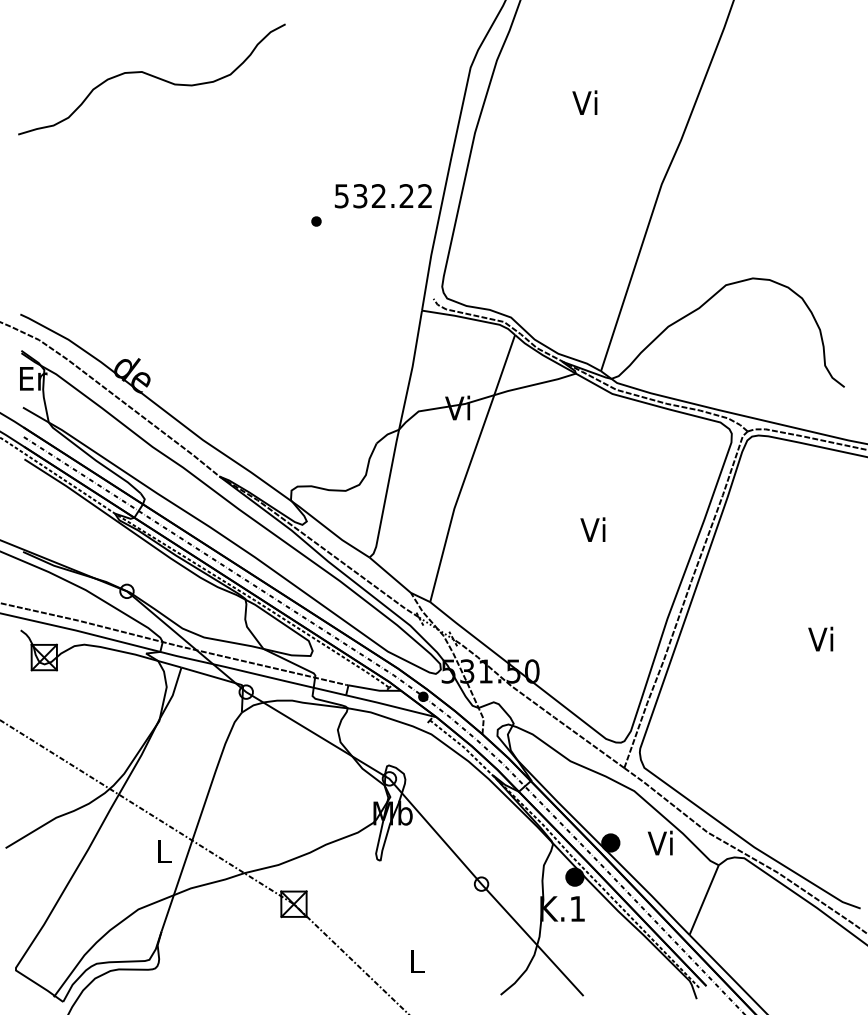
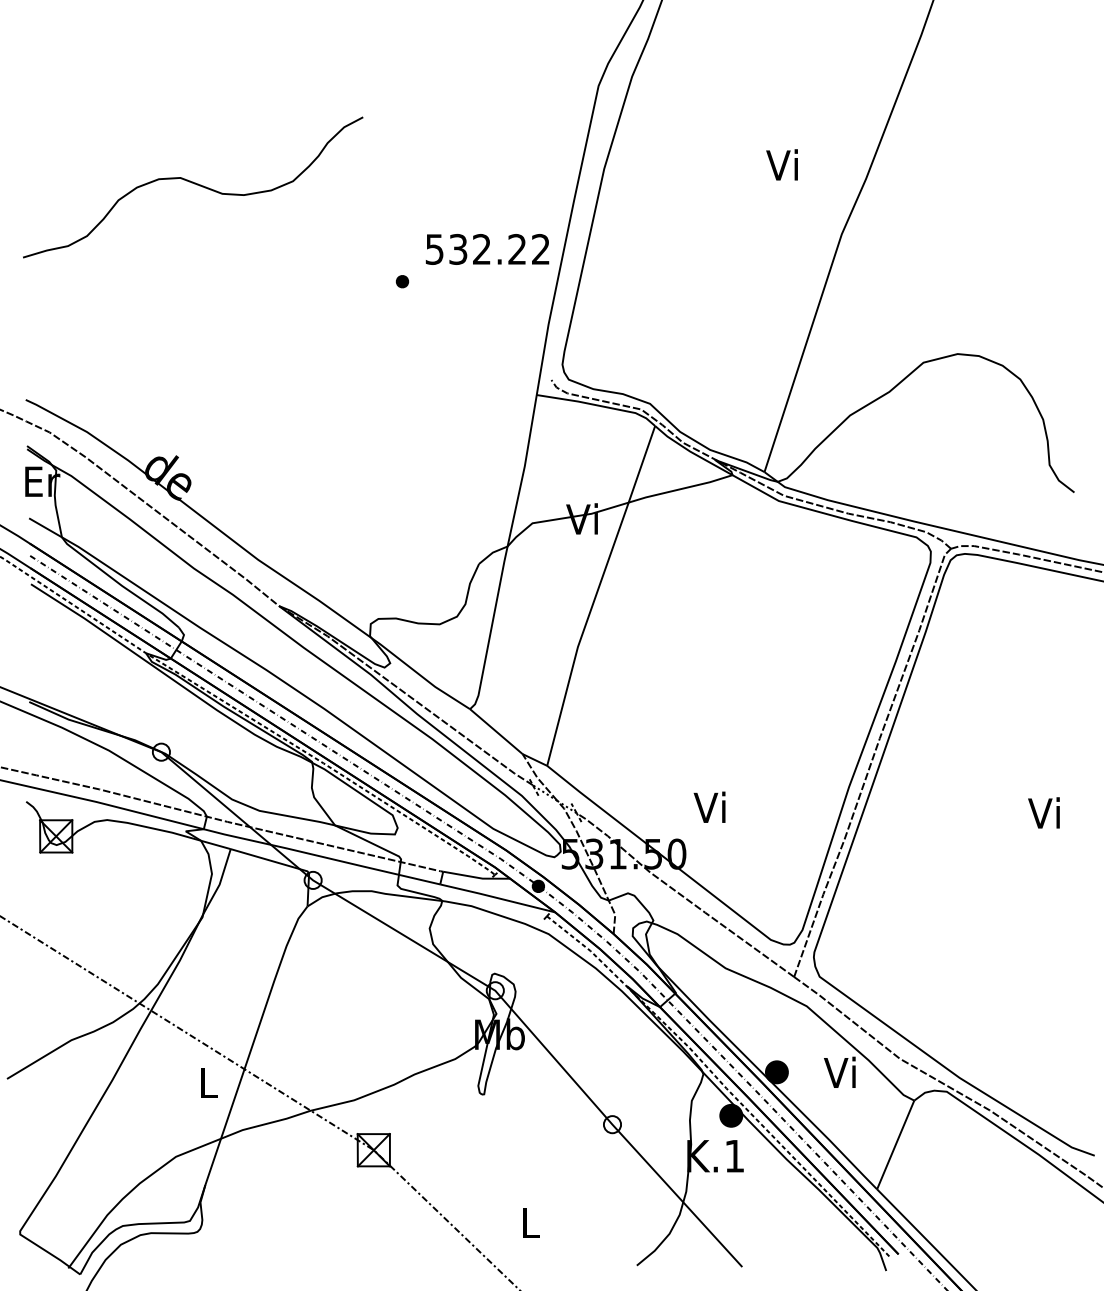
curve: (153, 77) -> (195, 184), moved
text: (584, 102) -> (781, 164), moved
text: (592, 529) -> (709, 807), moved

